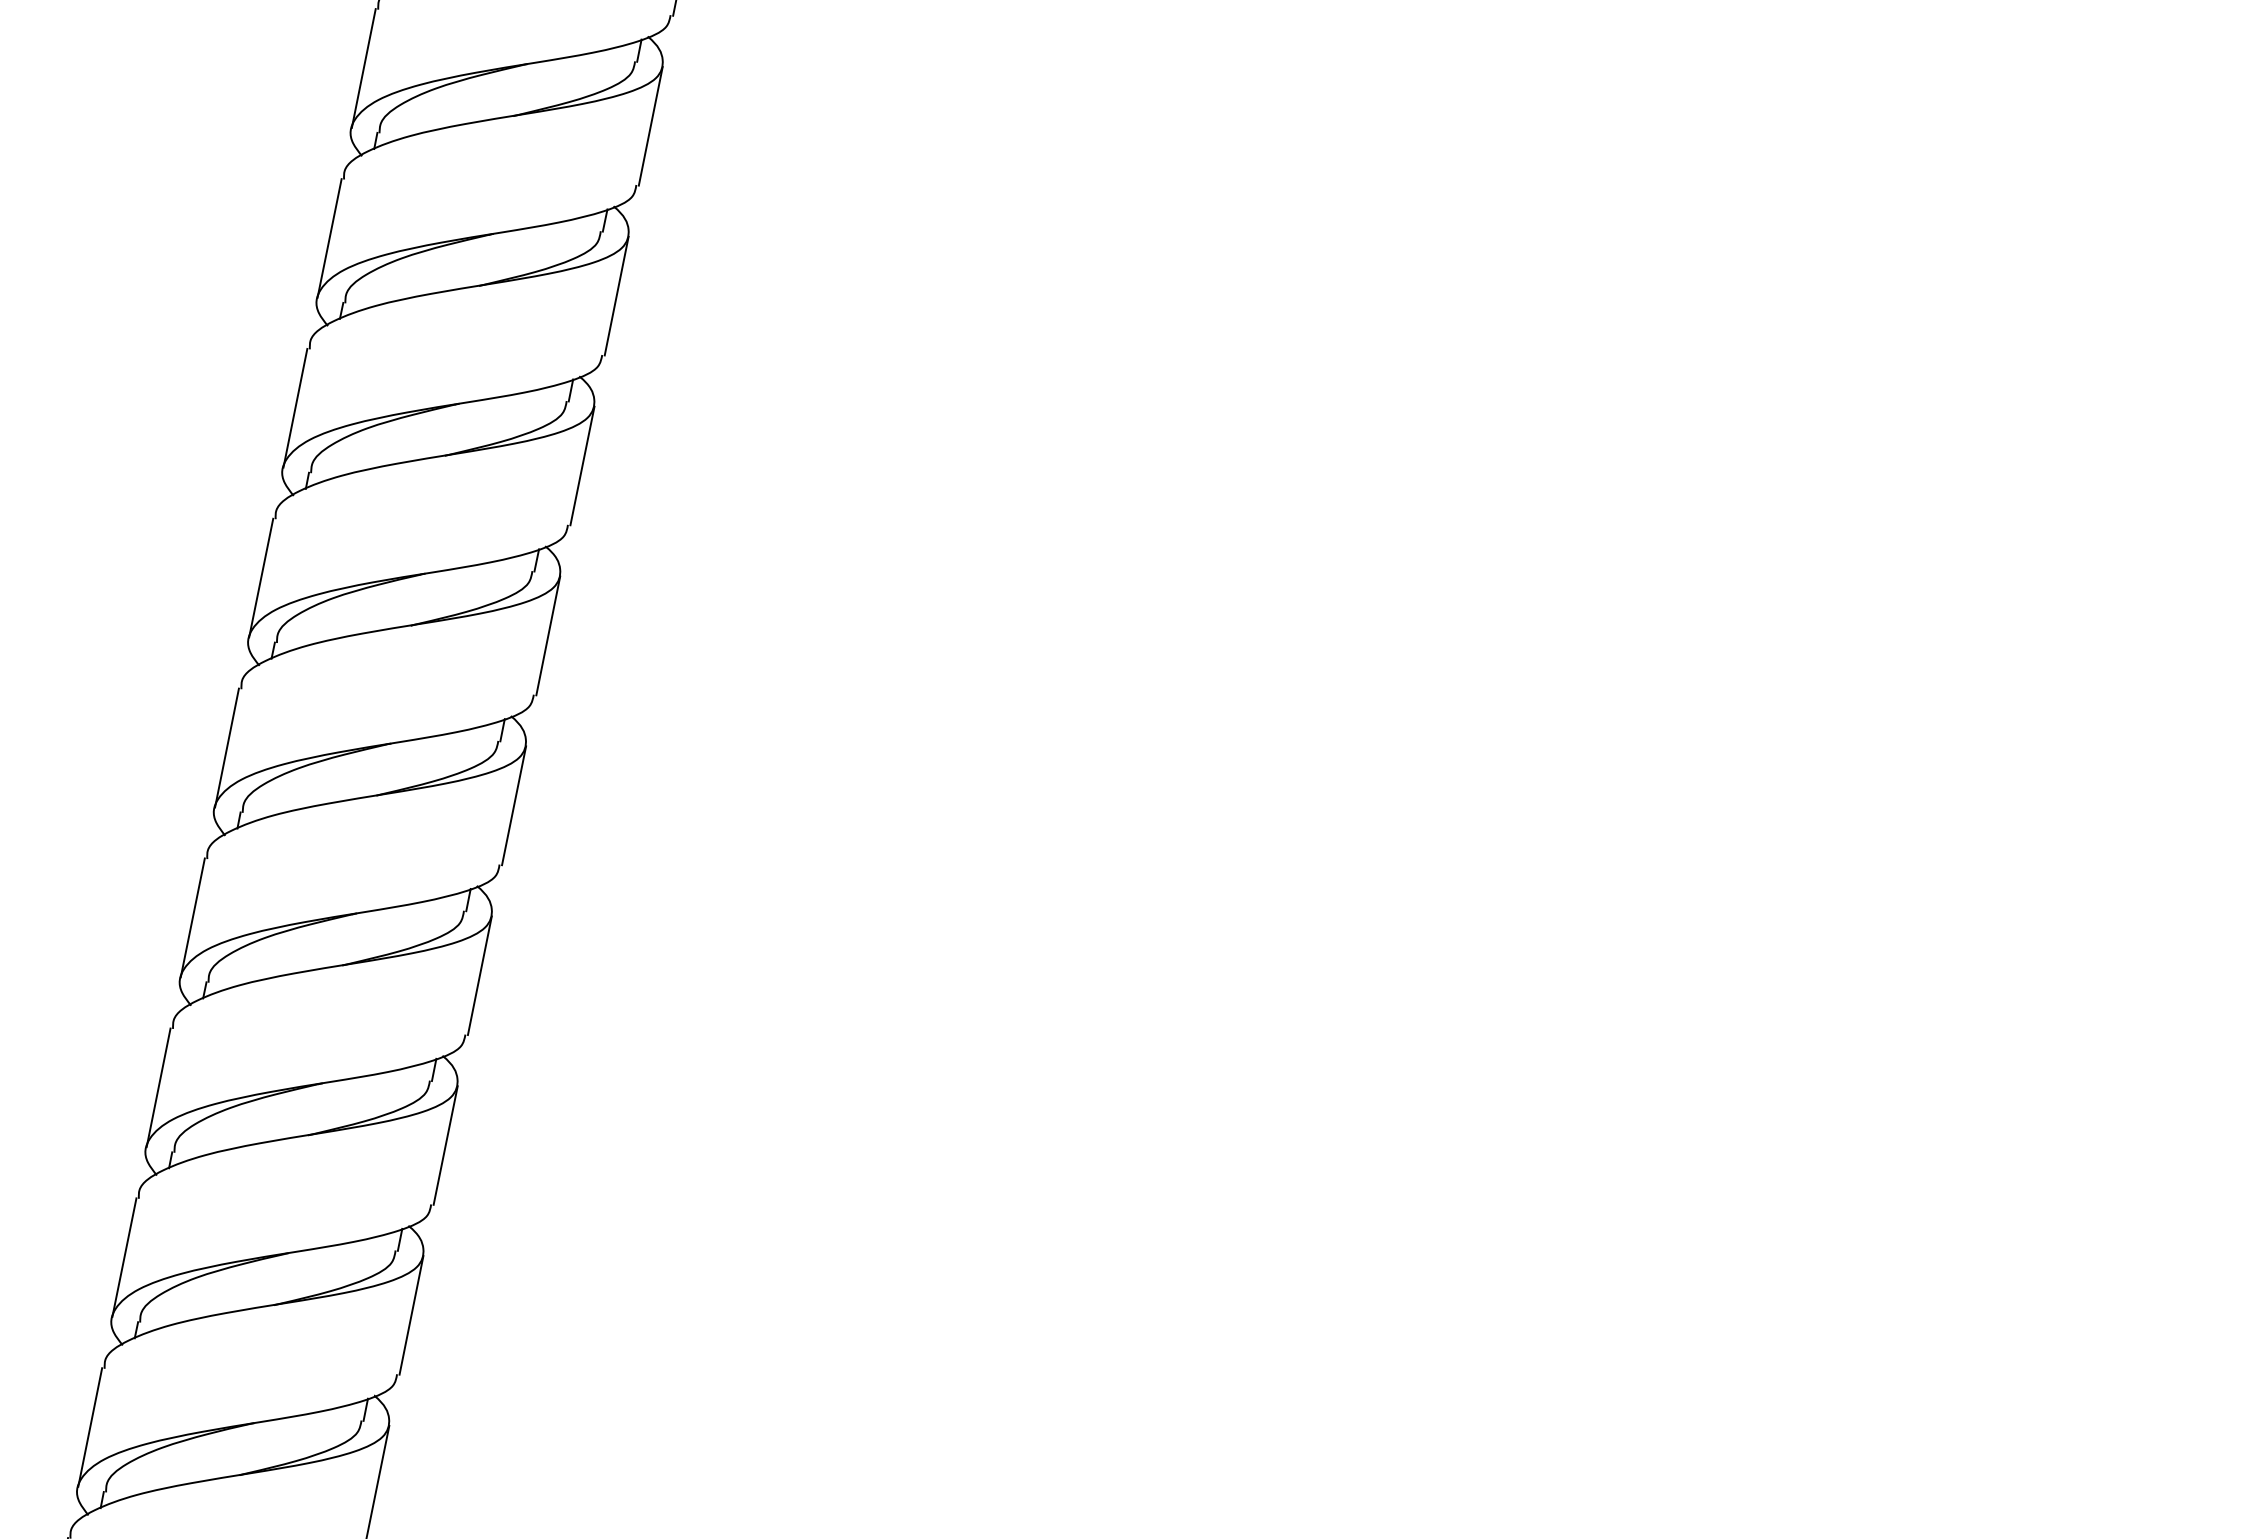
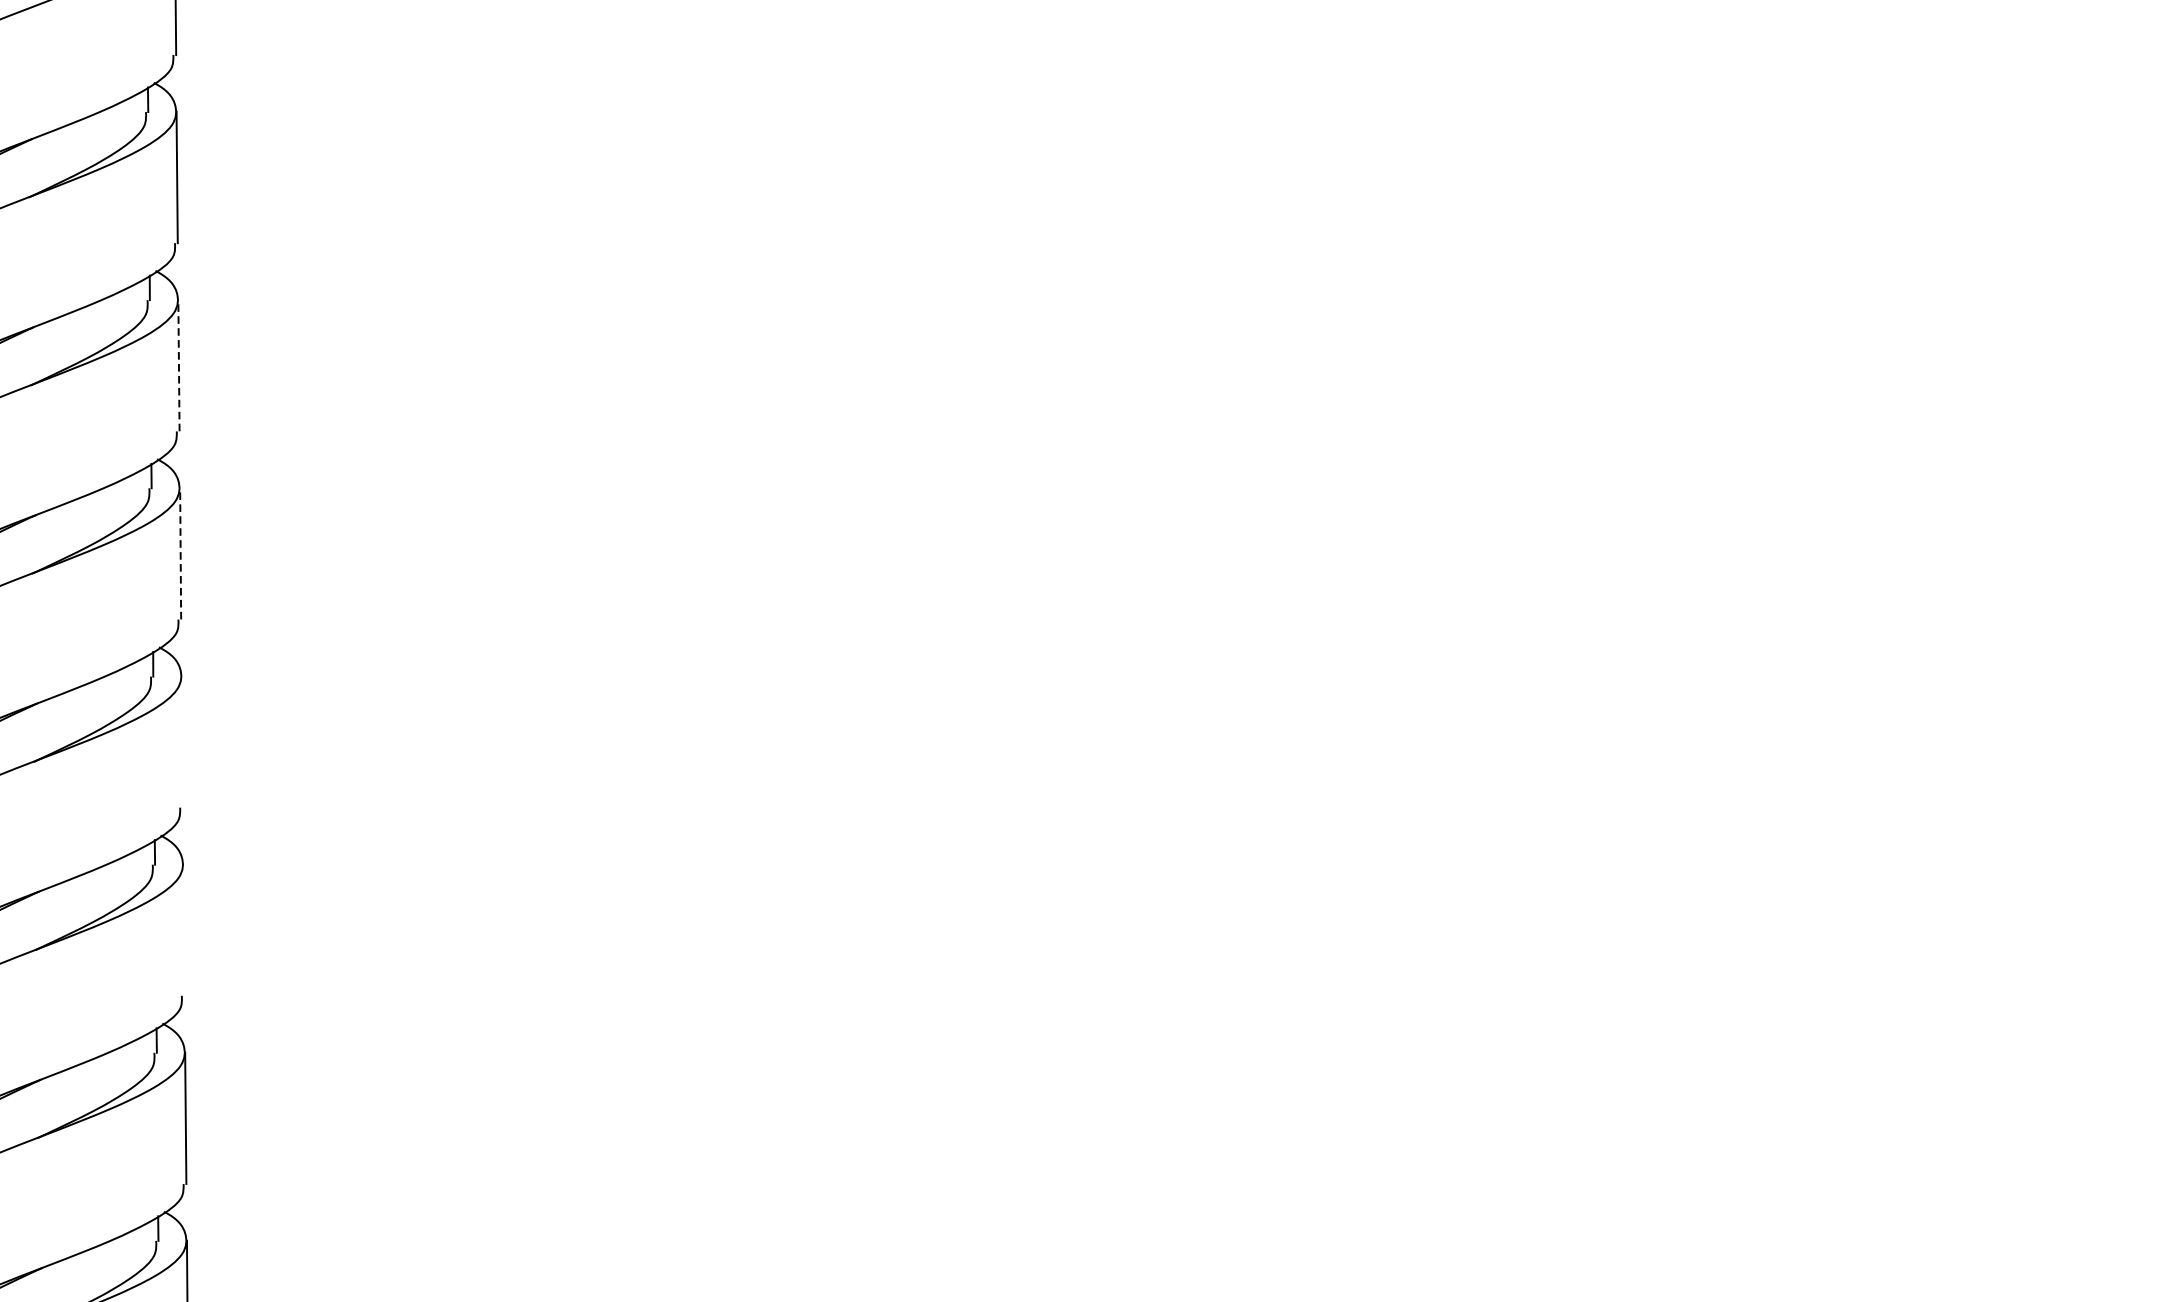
line: (616, 295) -> (178, 364), solid -> dashed
line: (582, 465) -> (180, 553), solid -> dashed
line: (548, 635) -> (182, 741), removed
line: (514, 805) -> (184, 929), removed

